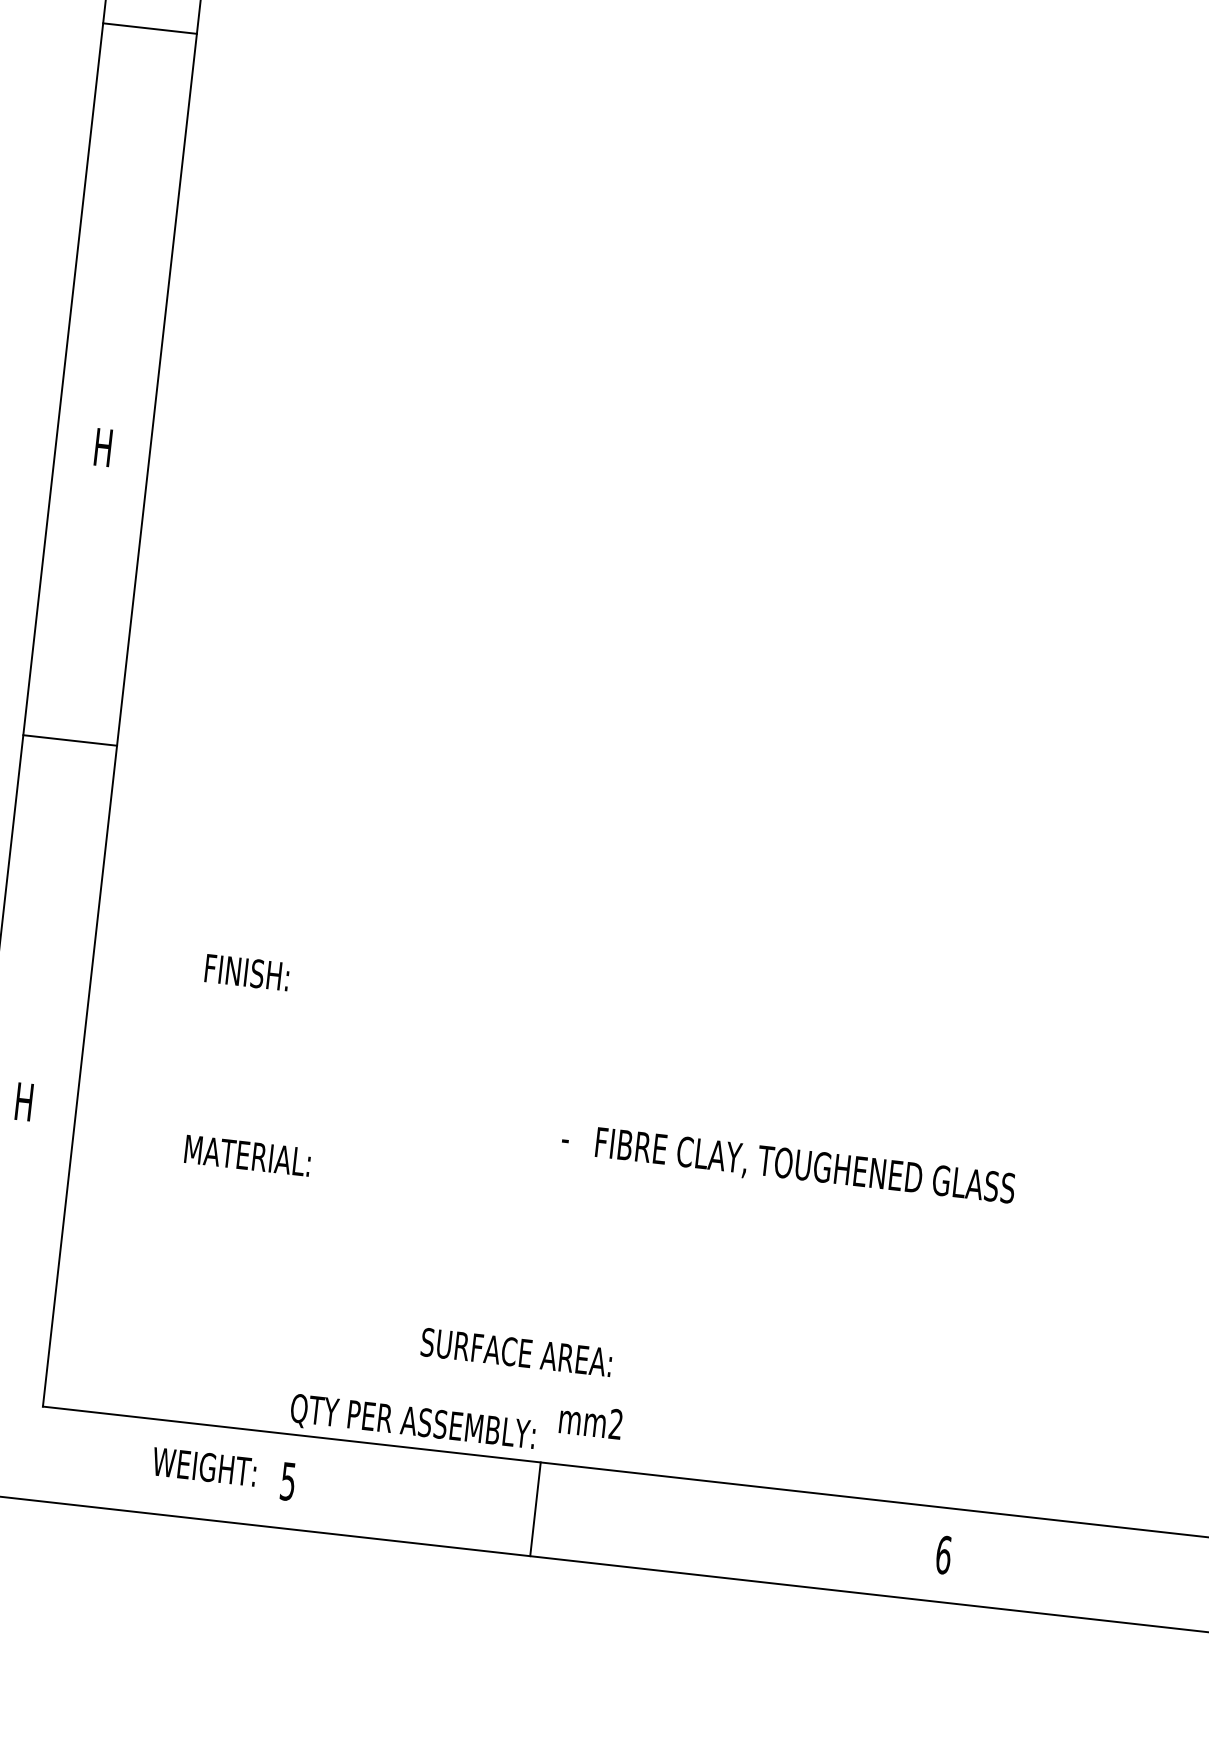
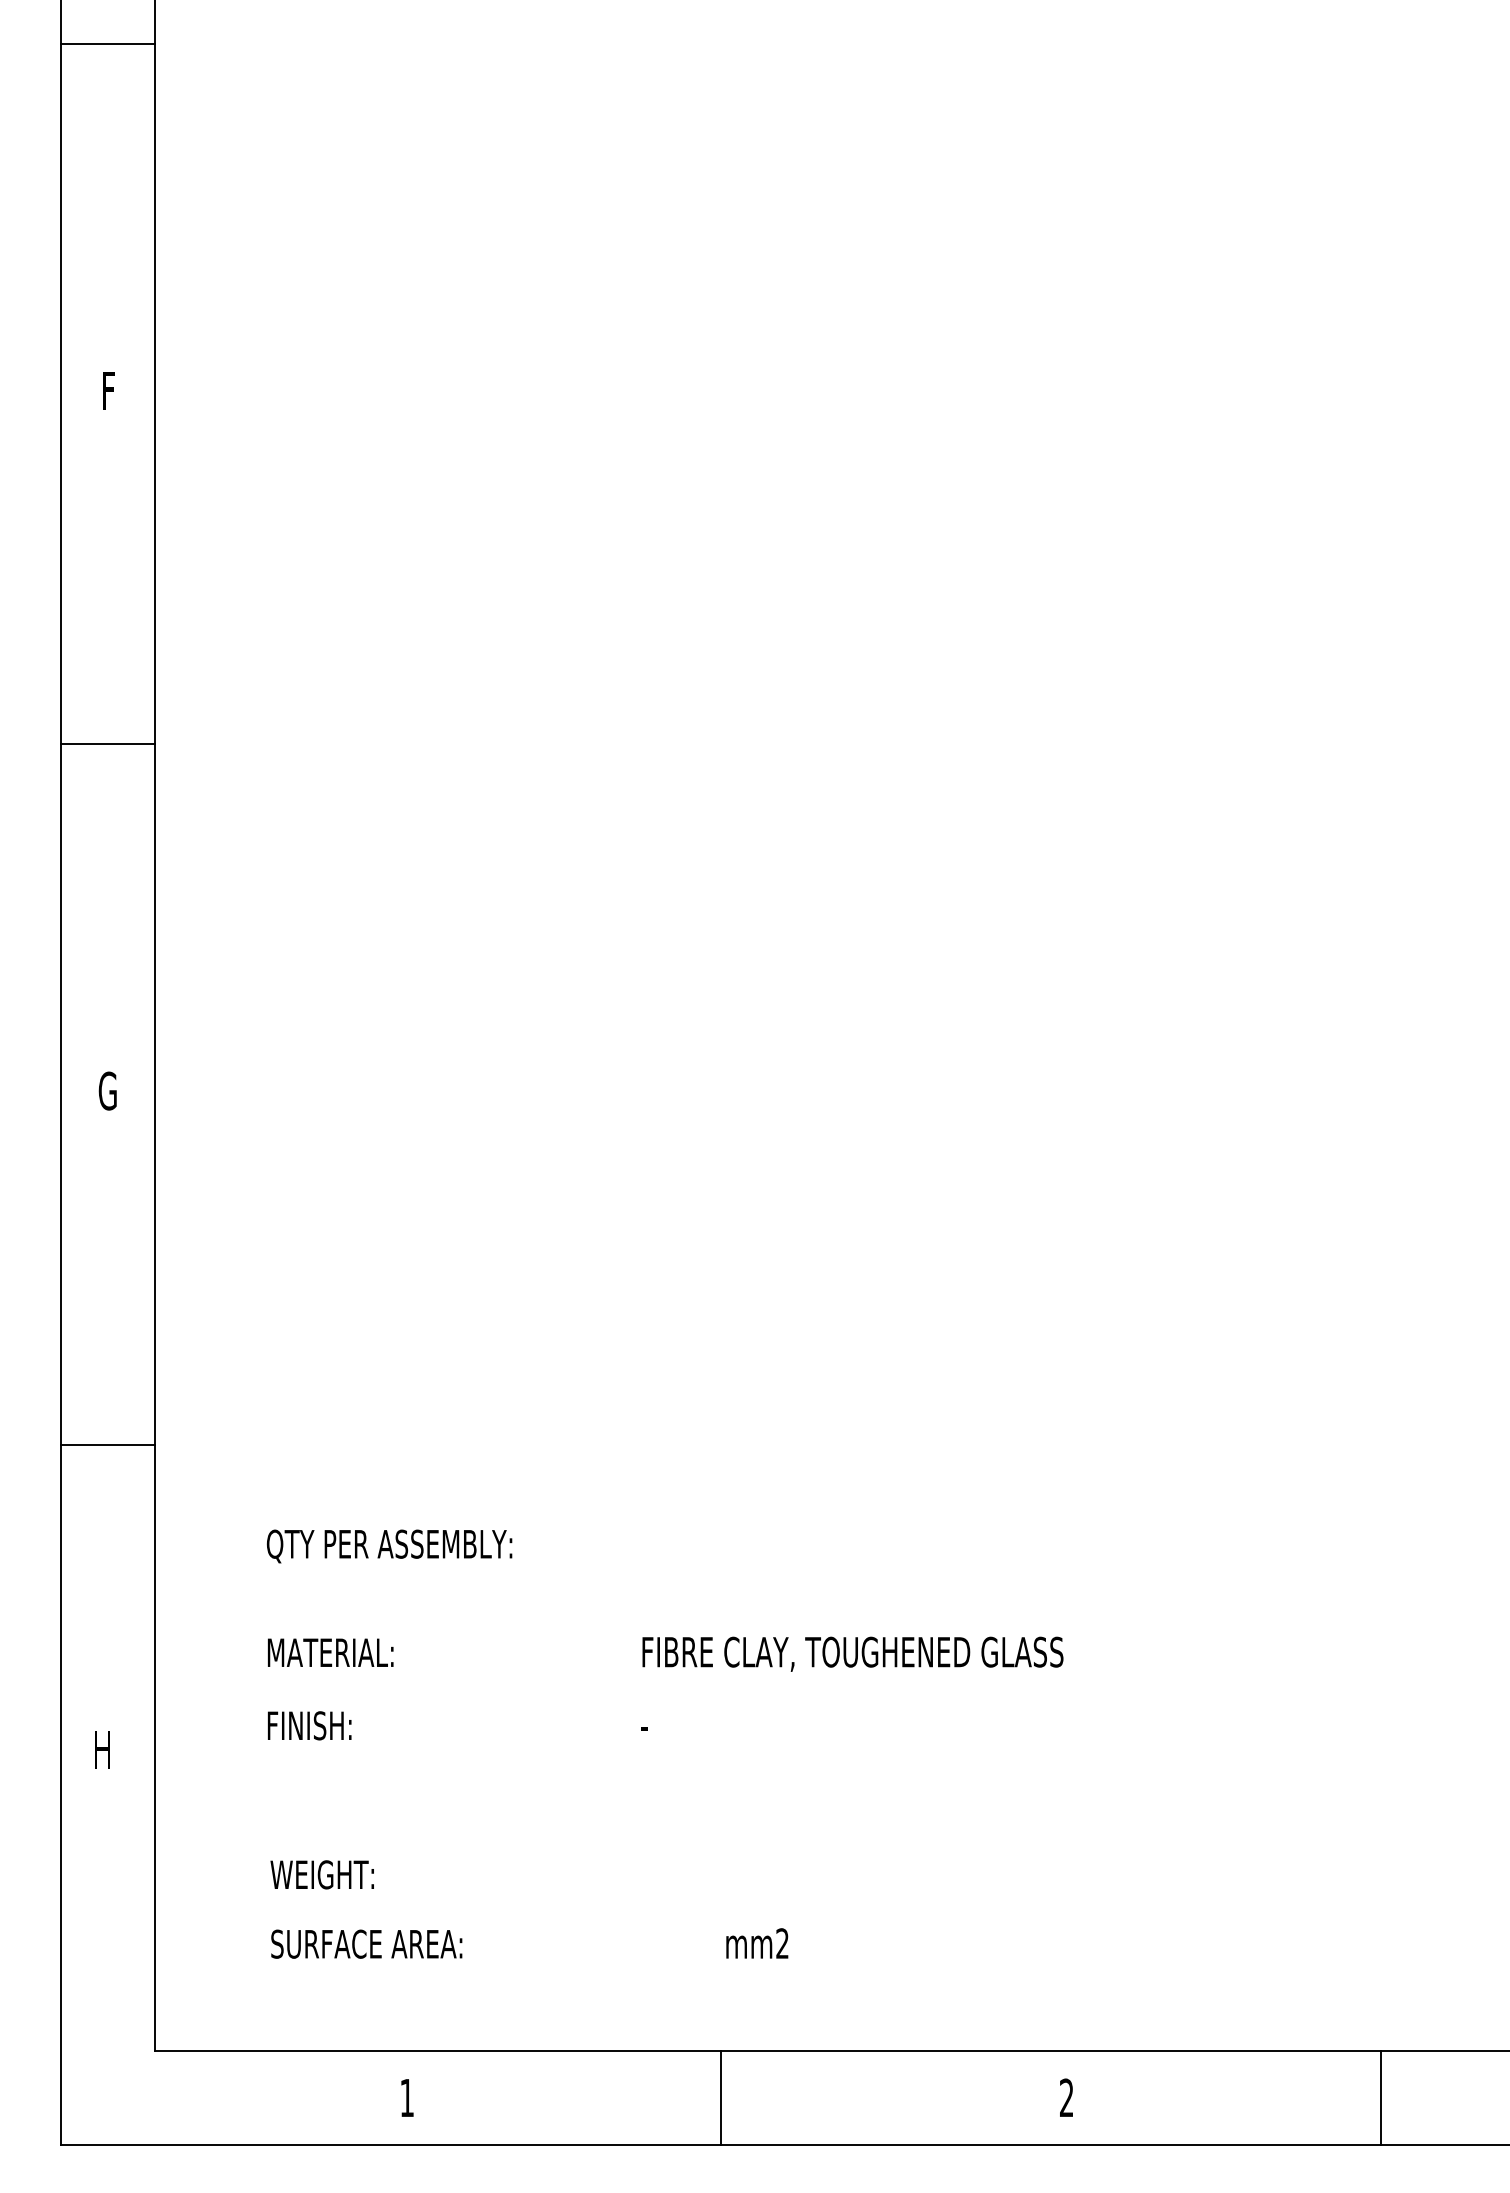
line: (149, 28) -> (107, 744), moved
text: (102, 446) -> (107, 1090), H -> G
line: (69, 740) -> (107, 1444), moved
text: (247, 972) -> (309, 1725), moved
text: (247, 1155) -> (330, 1652), moved
text: (804, 1166) -> (852, 1653), moved
text: (516, 1351) -> (366, 1943), moved
text: (591, 1421) -> (757, 1943), moved
text: (412, 1423) -> (389, 1546), moved
text: (203, 1466) -> (321, 1874), moved
text: (287, 1481) -> (406, 2098), 5 -> 1
line: (535, 1508) -> (720, 2097), moved
text: (943, 1554) -> (1066, 2097), 6 -> 2

